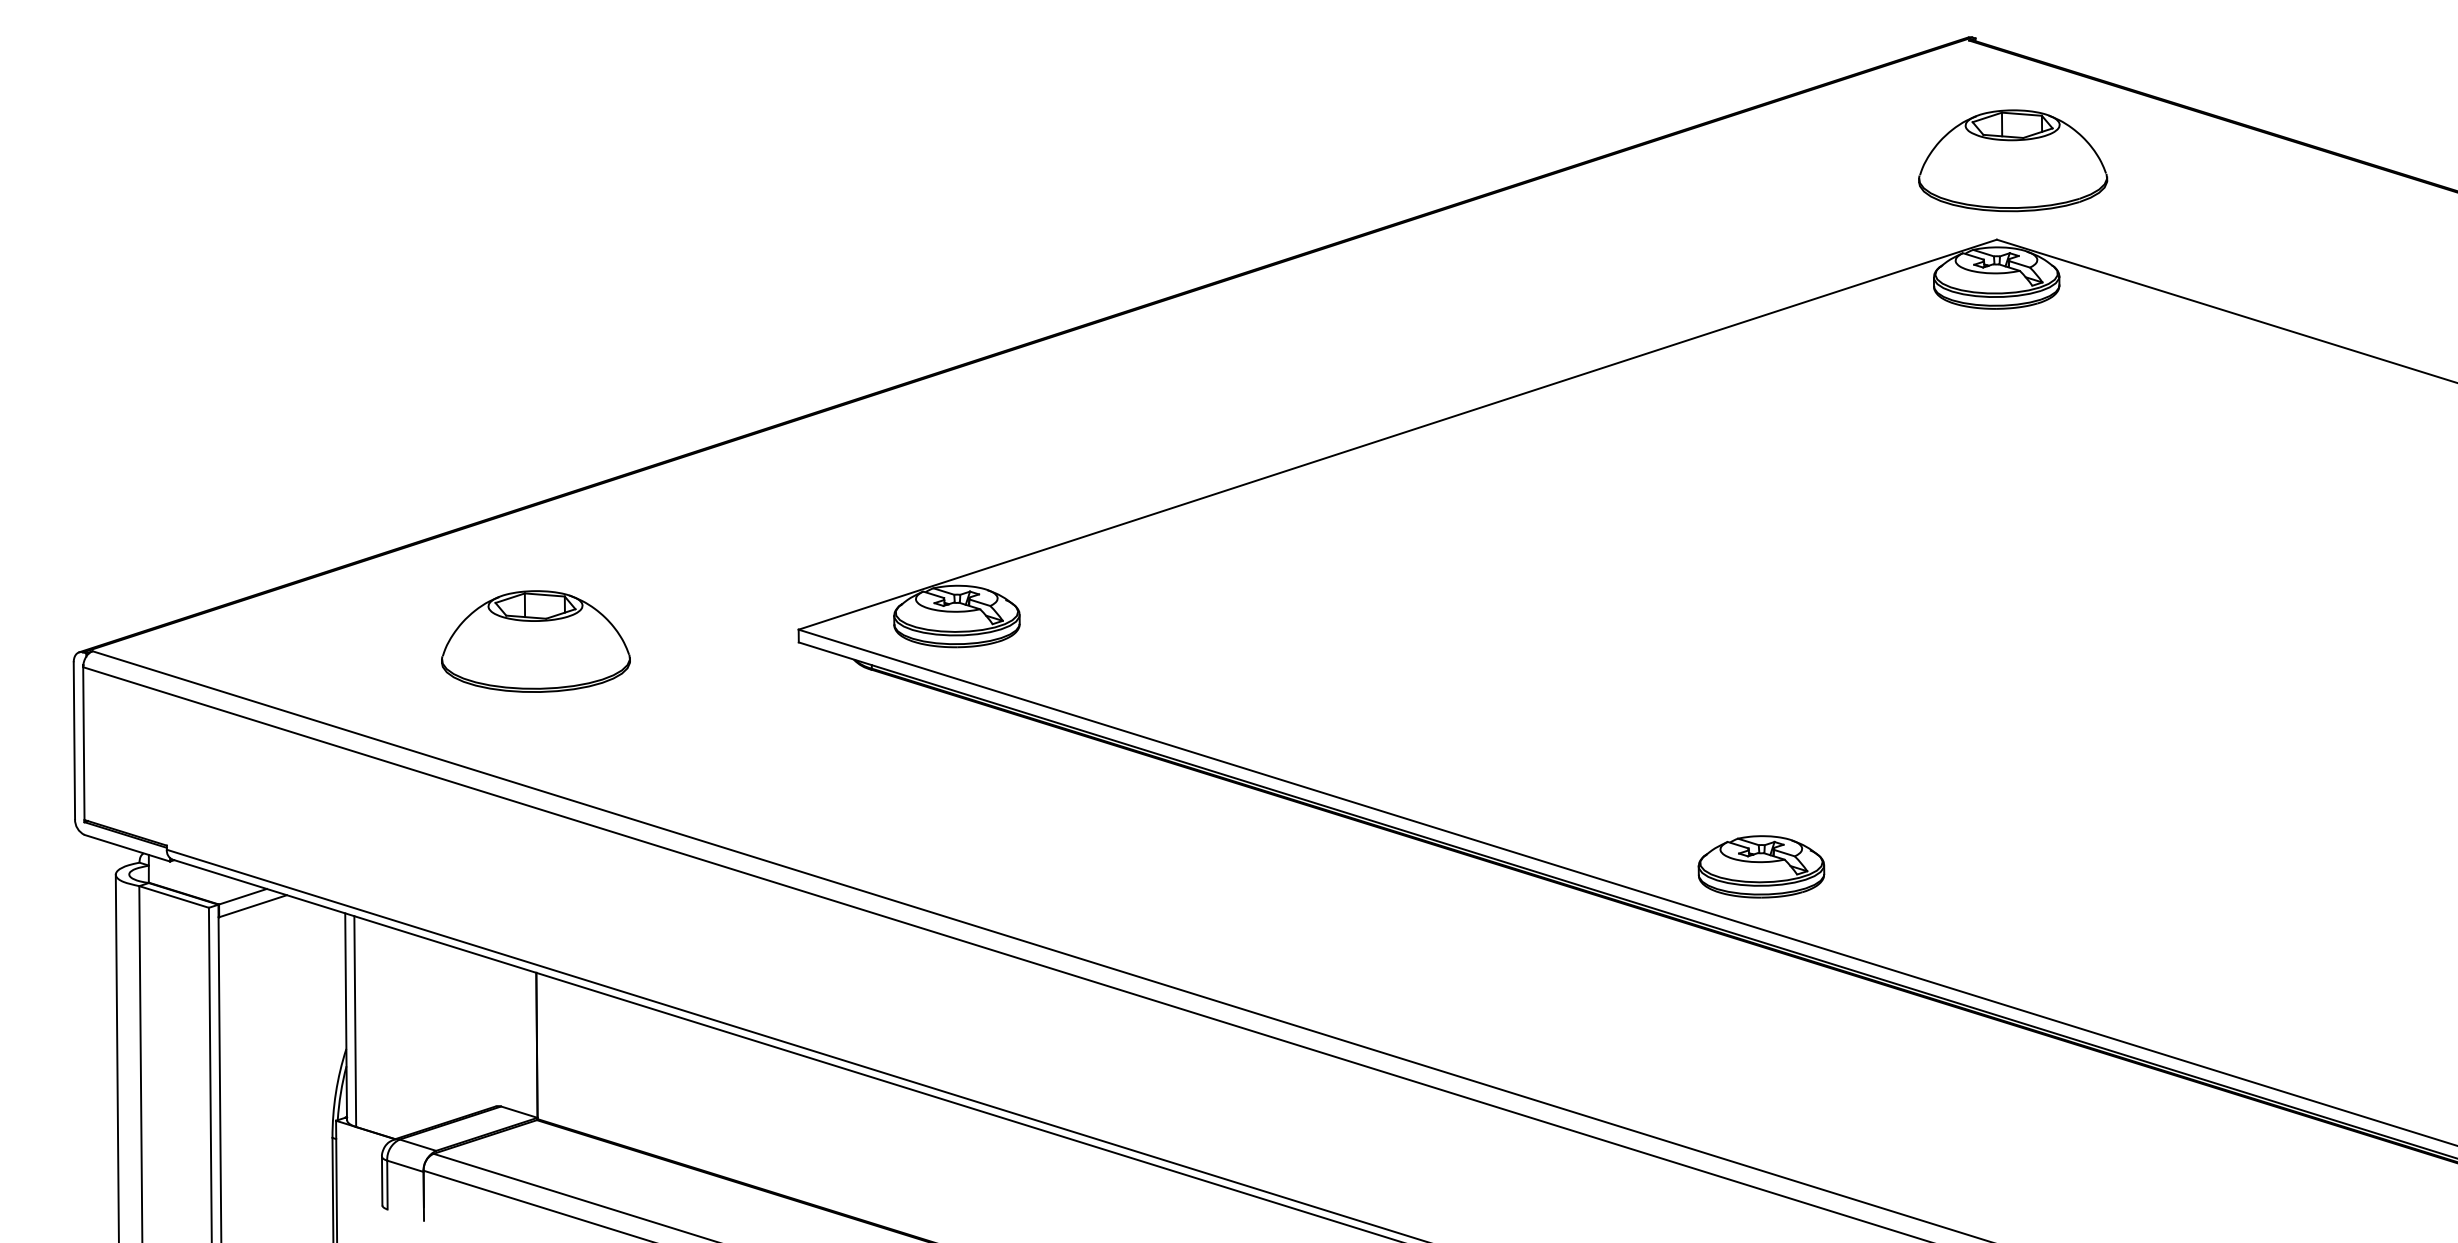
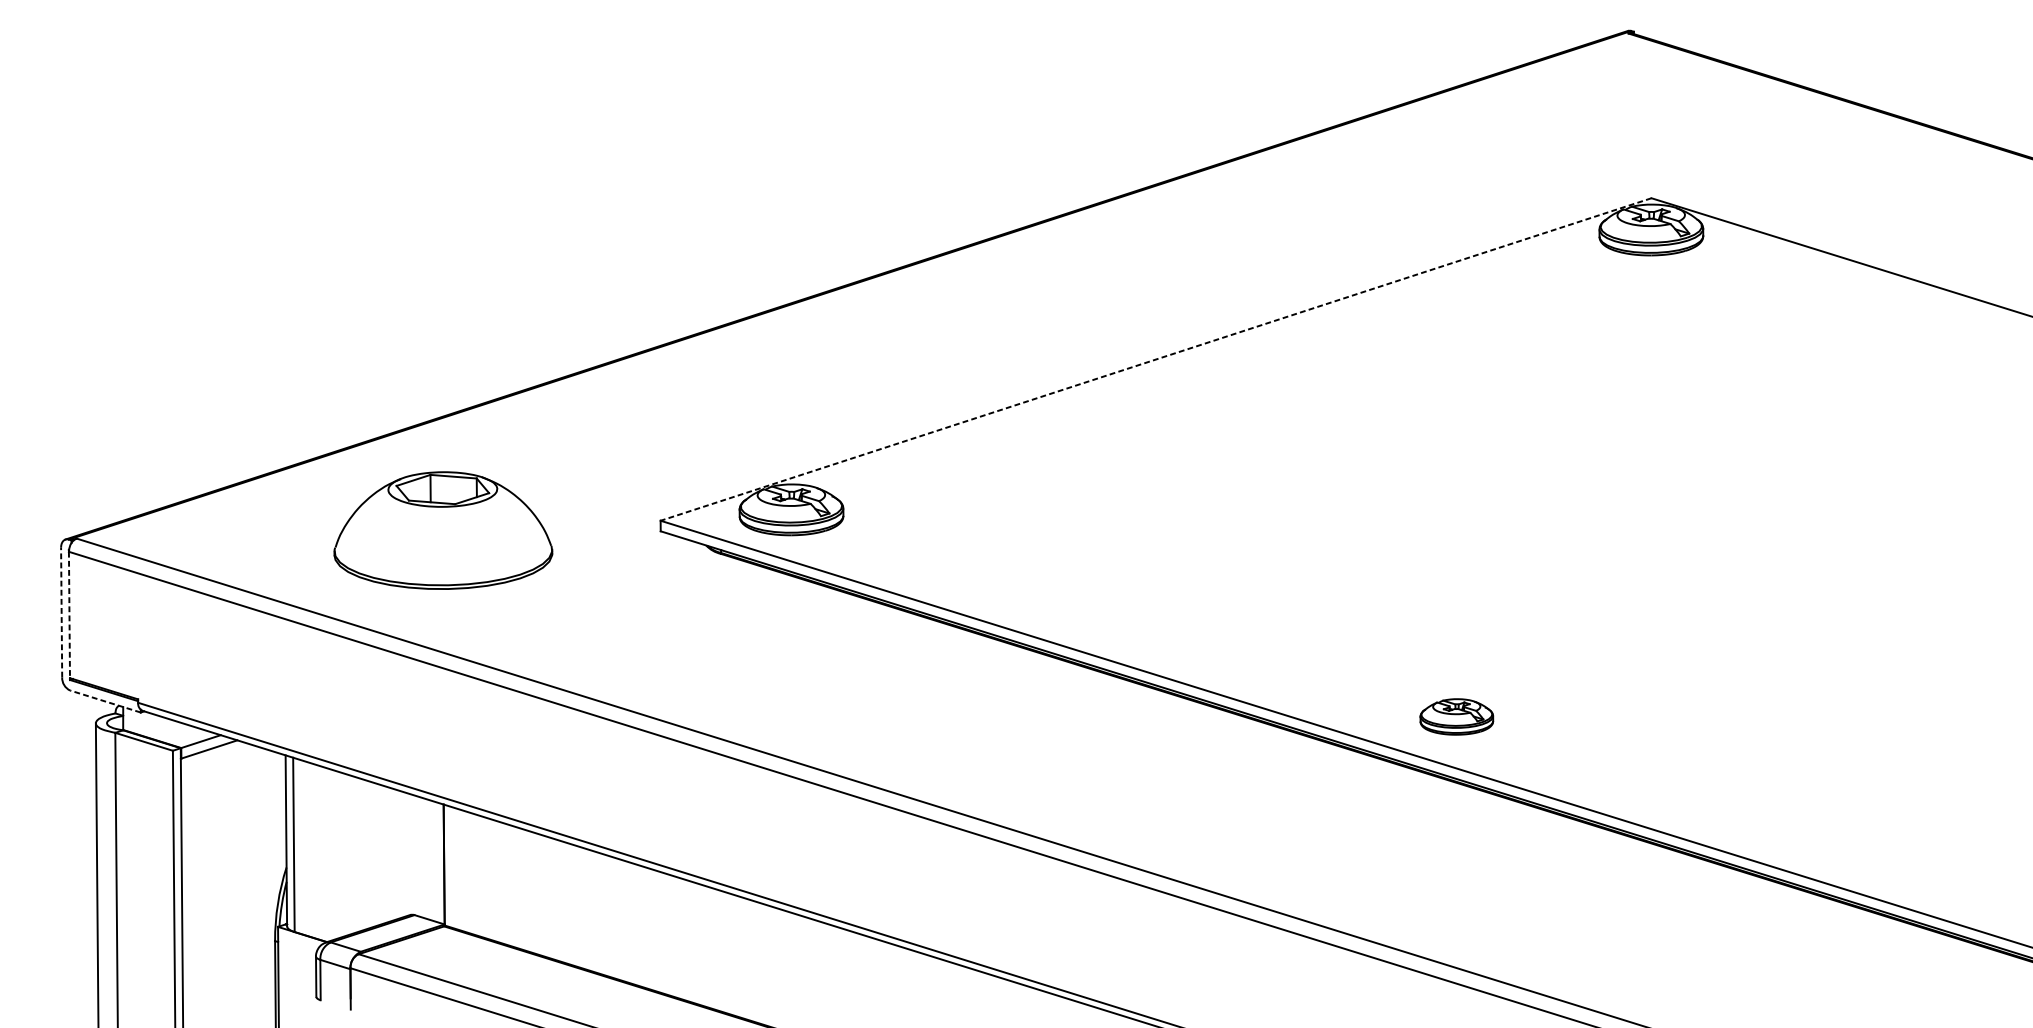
part: (2013, 160) -> (1665, 132), removed
line: (1397, 434) -> (1155, 359), solid -> dashed
part: (535, 641) -> (442, 530), size x1.4
line: (74, 740) -> (61, 612), solid -> dashed
line: (83, 744) -> (69, 615), solid -> dashed
line: (127, 848) -> (105, 701), solid -> dashed
part: (1761, 866) -> (1456, 716), size x0.7

